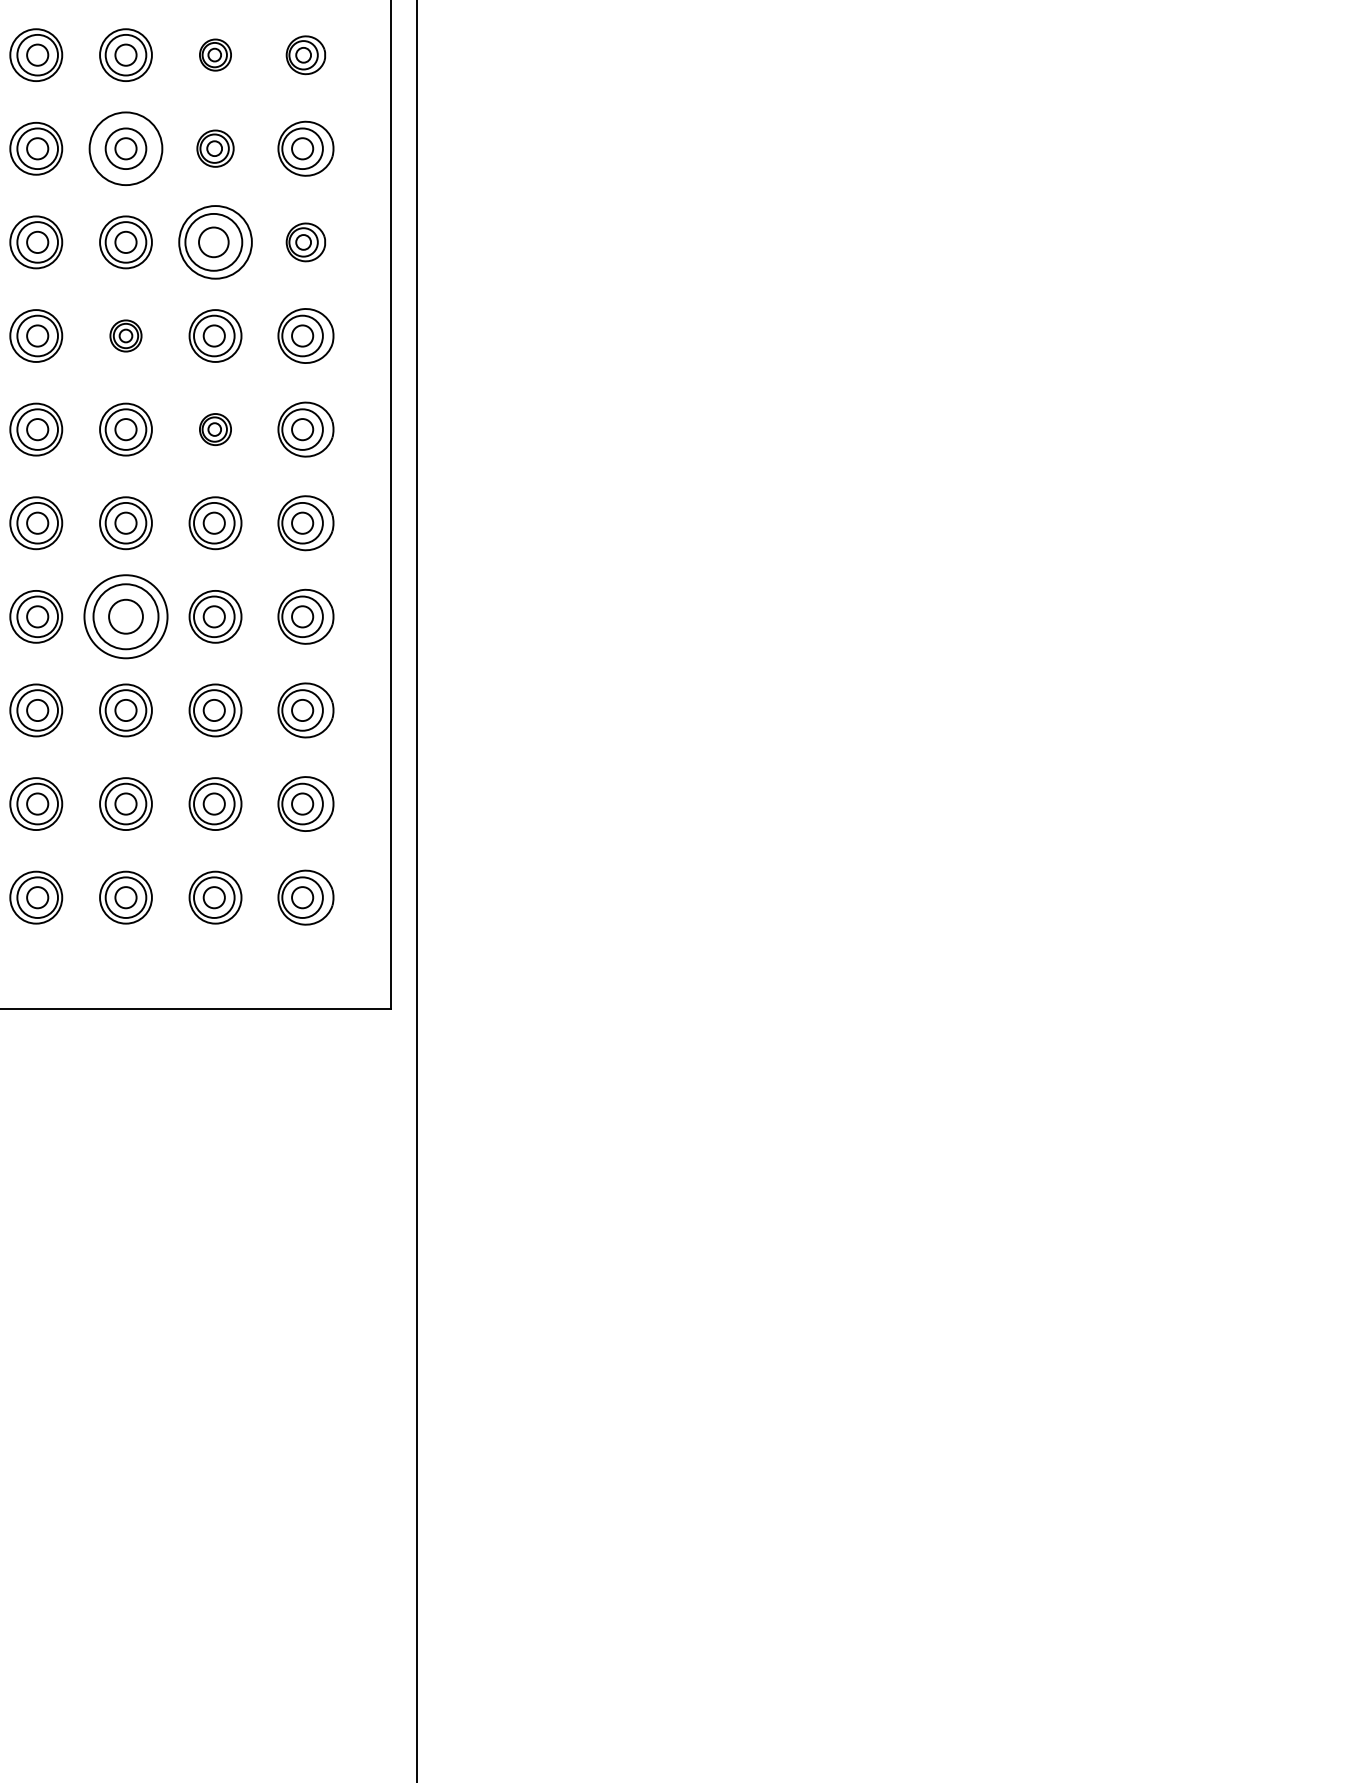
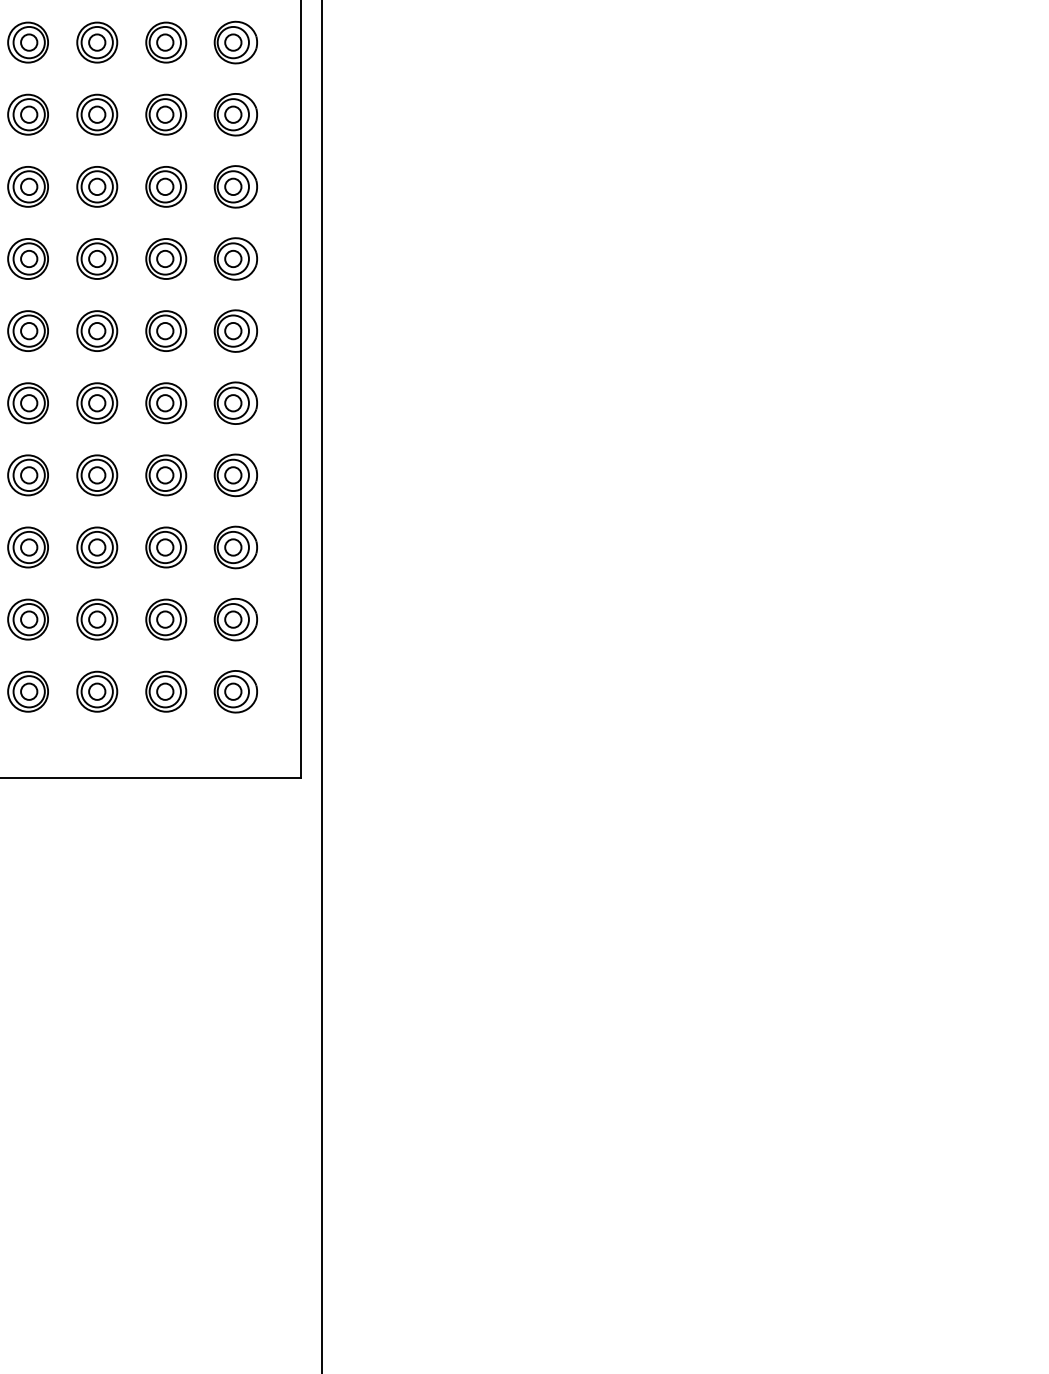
part: (215, 54) -> (166, 42), size x1.67
part: (305, 55) -> (235, 42), size x1.43
circle: (125, 148) -> (96, 114), size x0.71
part: (215, 148) -> (166, 114), size x1.43
part: (215, 242) -> (166, 186), size x0.71
part: (305, 242) -> (235, 186), size x1.43
part: (125, 335) -> (96, 258), size x1.67
part: (215, 429) -> (166, 331), size x1.67
part: (125, 616) -> (96, 475), size x0.62

